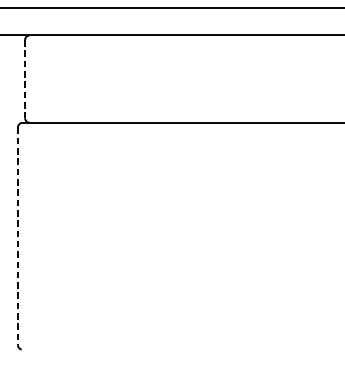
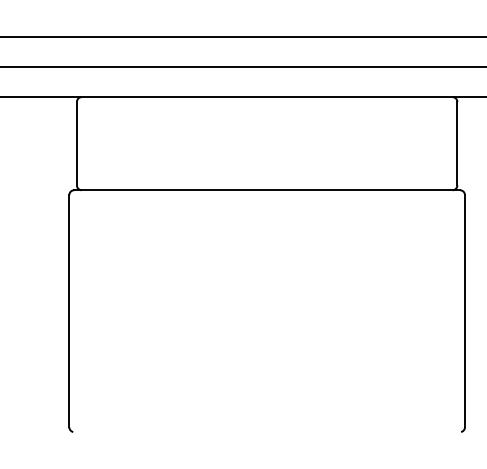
line: (24, 78) -> (76, 143), dashed -> solid
line: (18, 236) -> (69, 311), dashed -> solid

